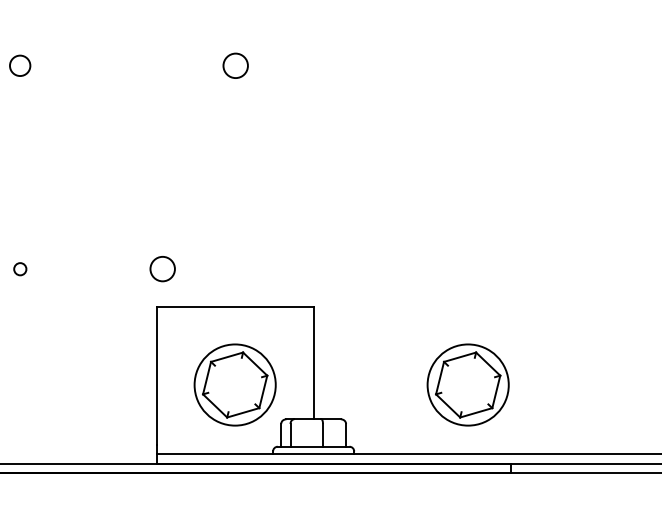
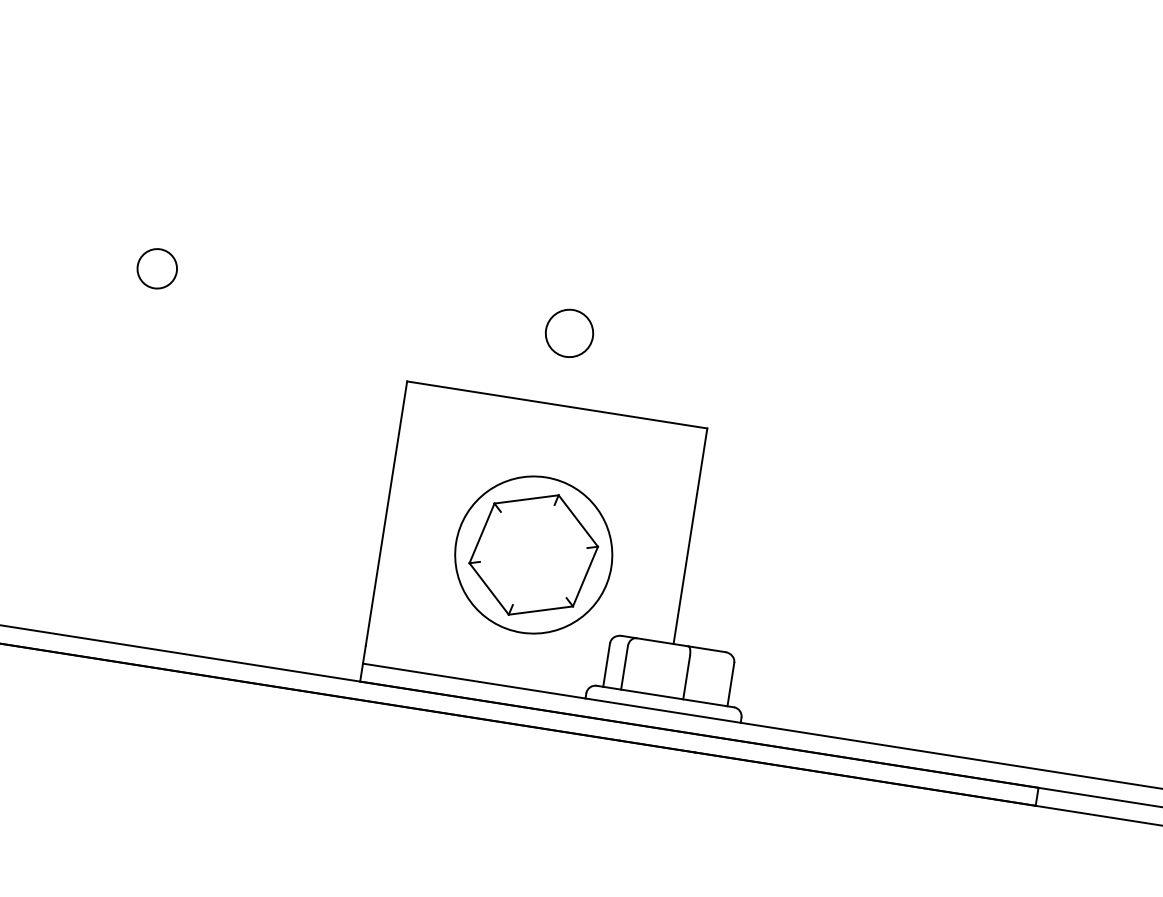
circle: (20, 269) -> (157, 269), size x1.67
circle: (162, 269) -> (568, 334), moved
part: (467, 384) -> (978, 623), removed

